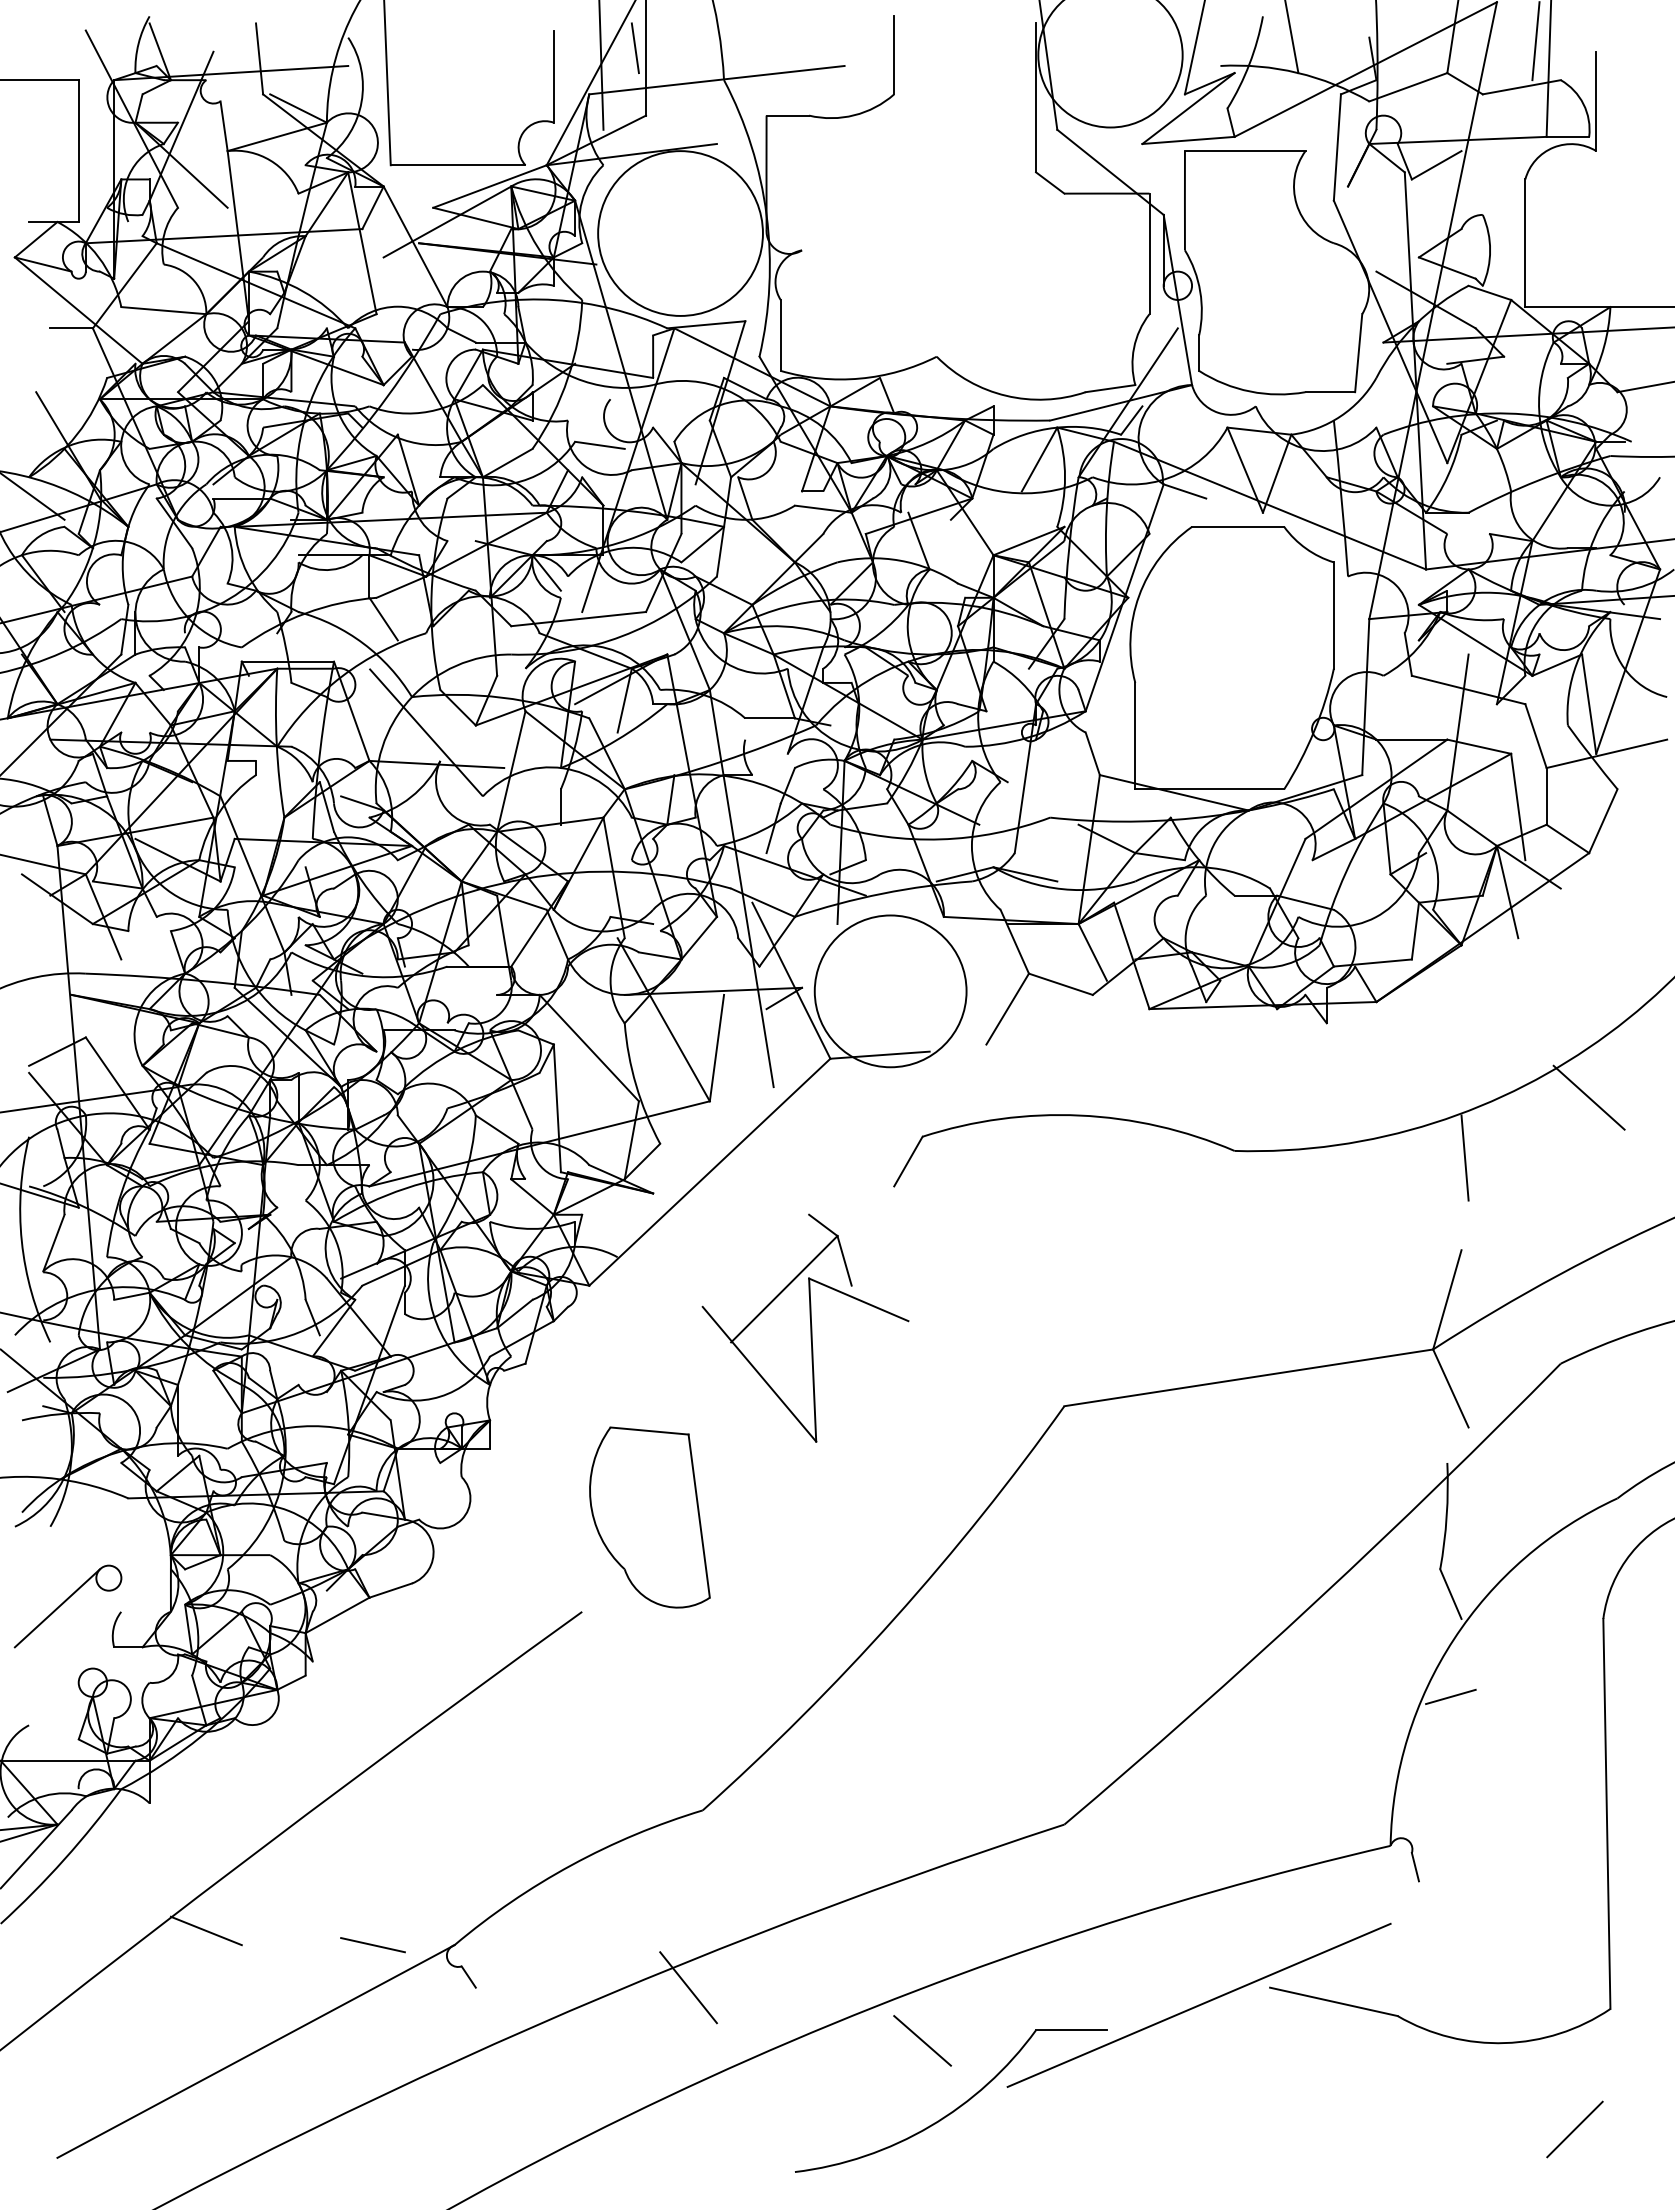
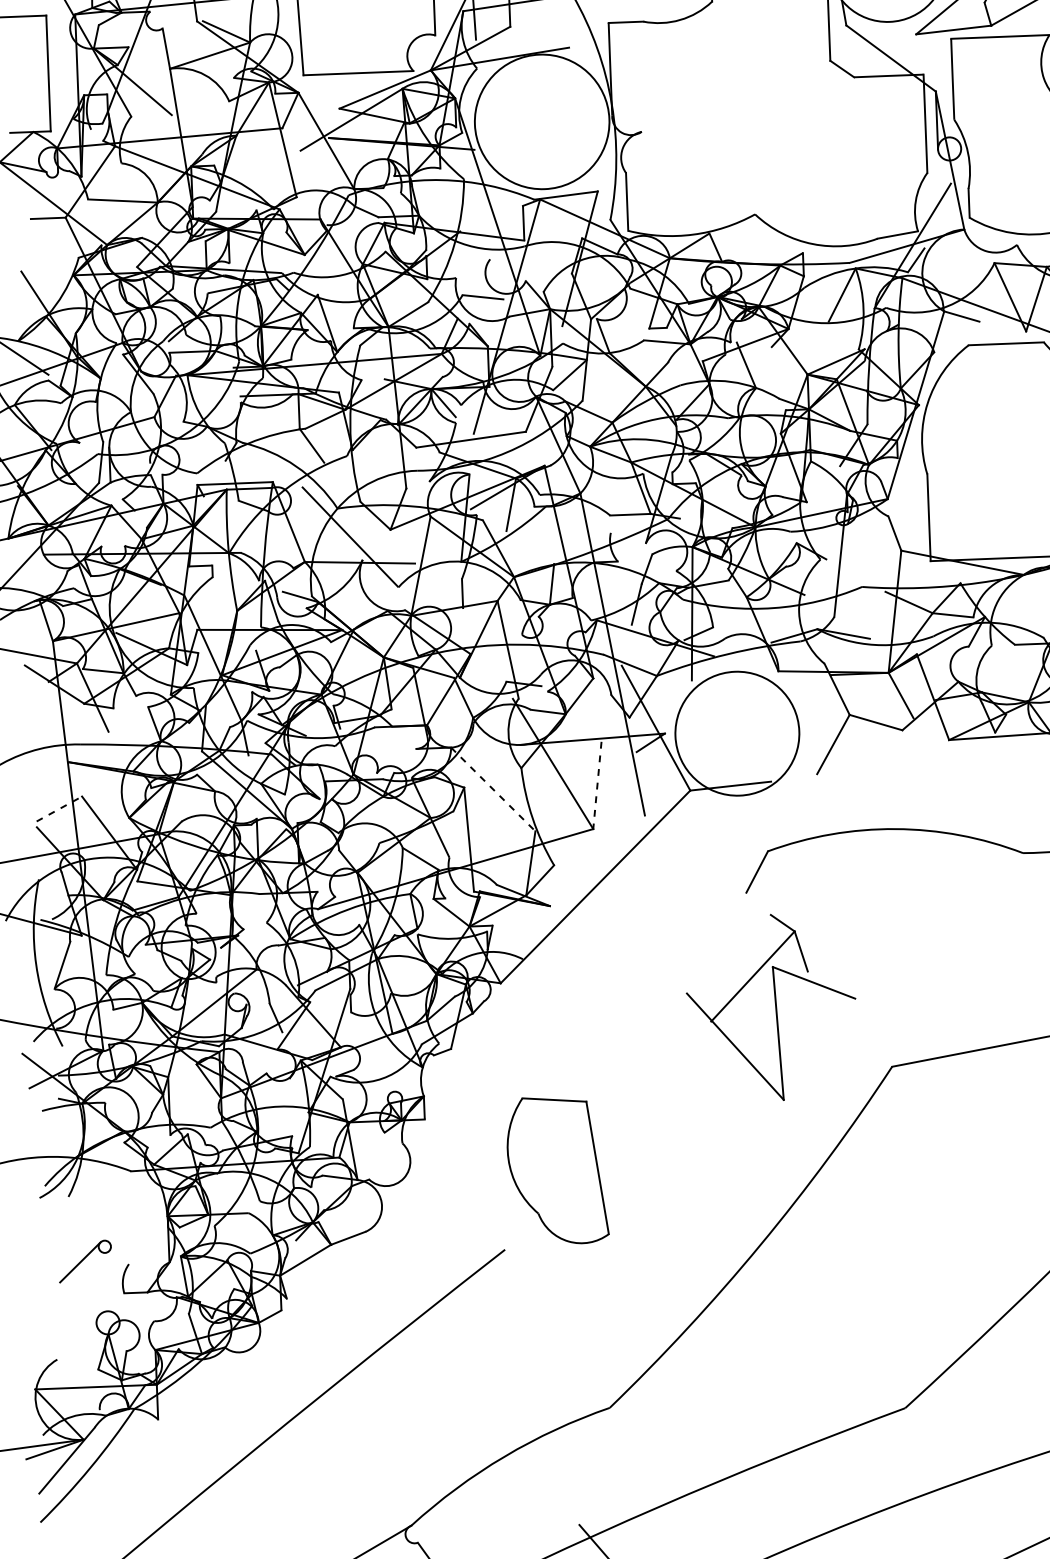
line: (589, 1048) -> (493, 789), solid -> dashed
line: (716, 1048) -> (597, 785), solid -> dashed
line: (57, 1051) -> (59, 808), solid -> dashed
part: (805, 1327) -> (771, 1007), moved
part: (67, 1606) -> (84, 1261), size x0.6
line: (205, 1930) -> (207, 1521), removed
line: (372, 1945) -> (344, 1528), removed

